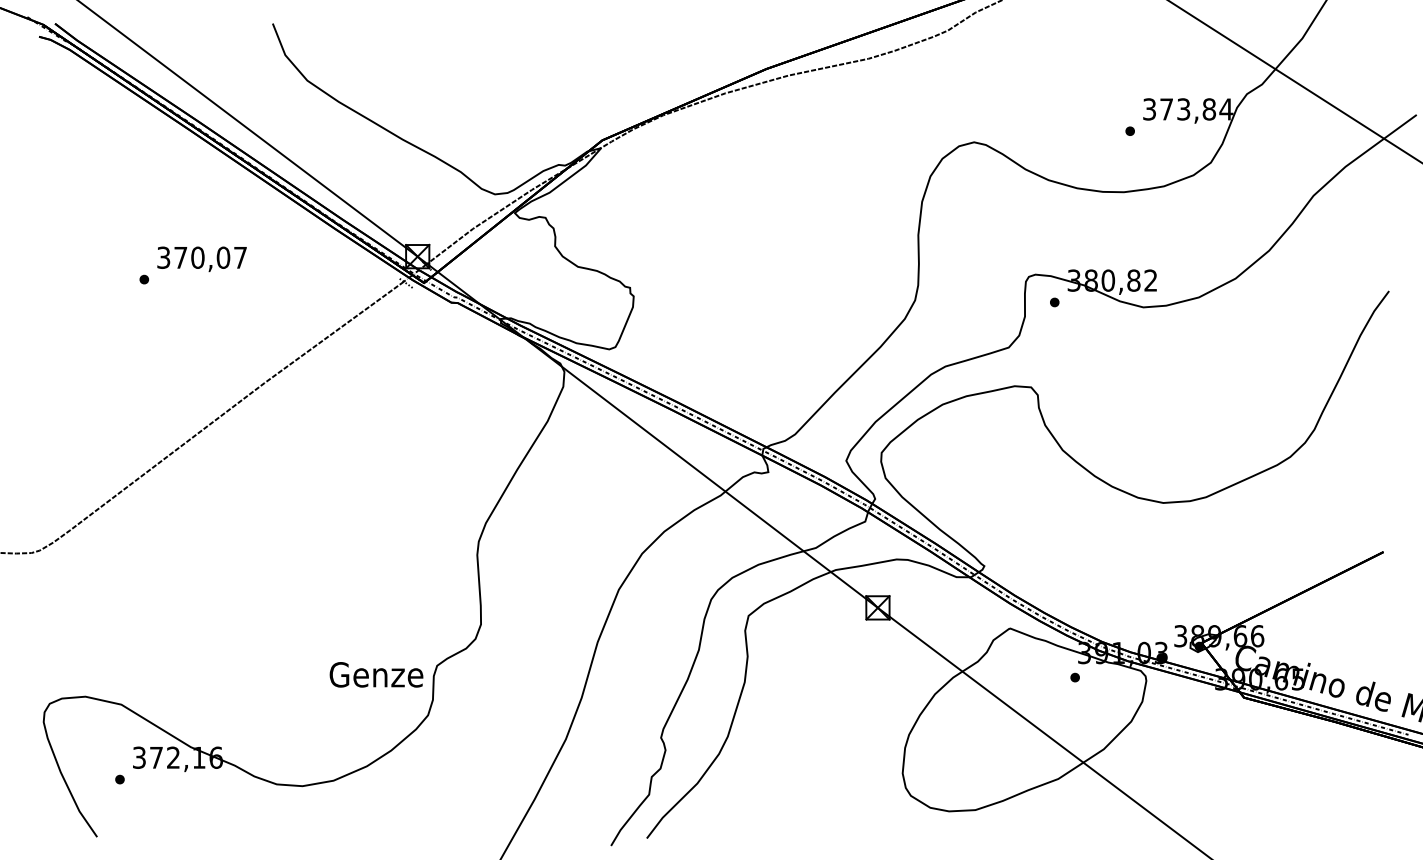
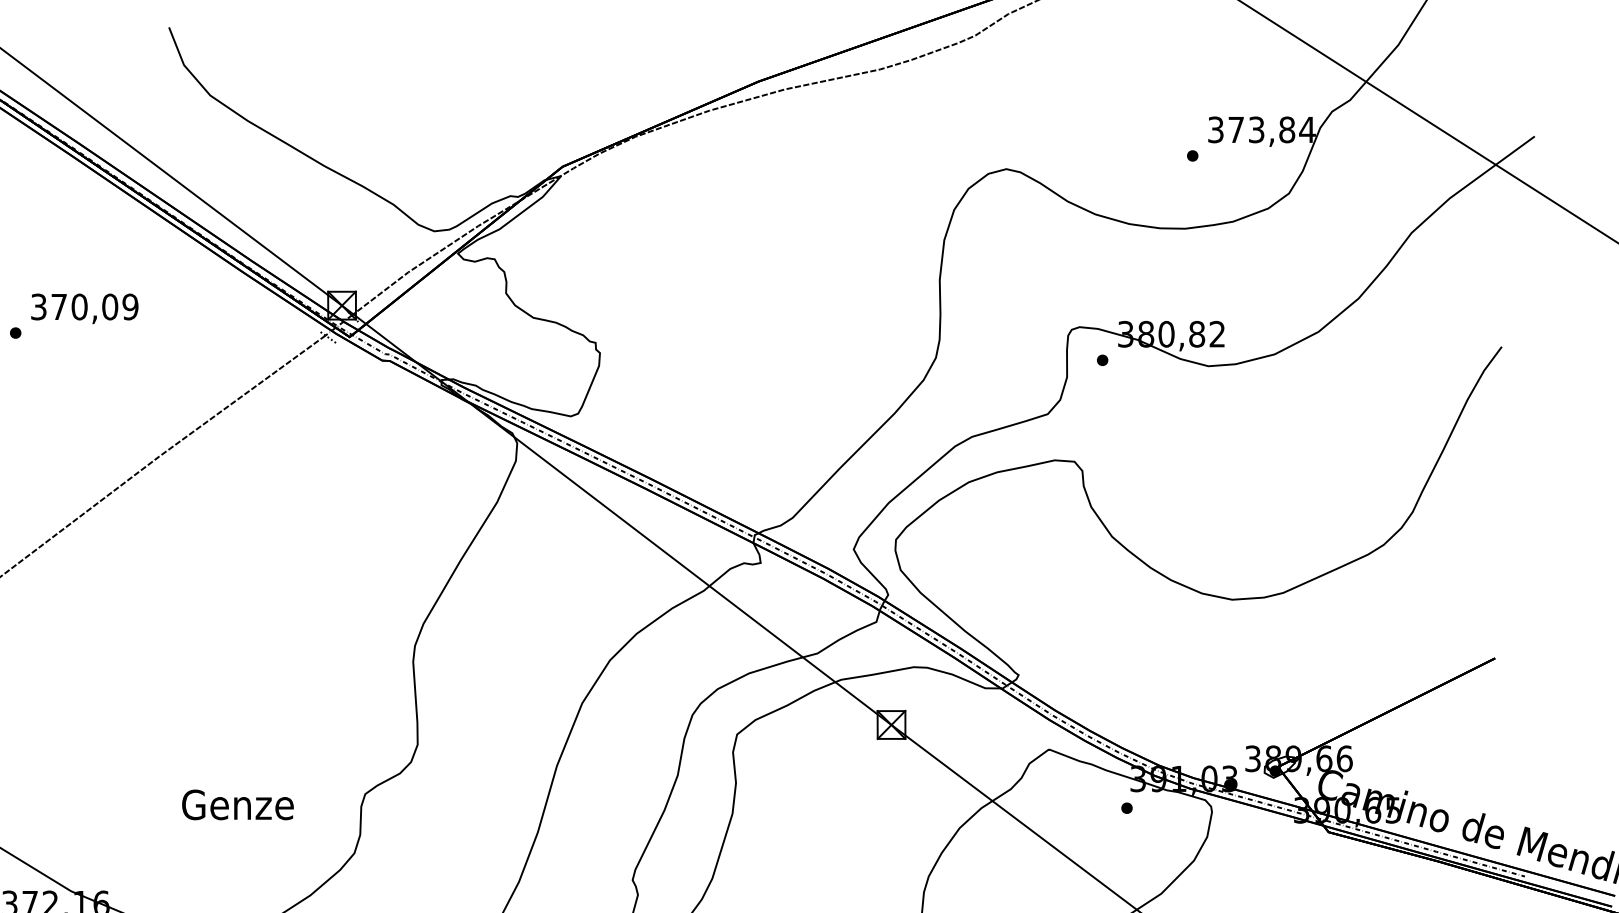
text: (240, 257) -> (130, 306), 370,07 -> 370,09
text: (376, 674) -> (237, 804), moved

